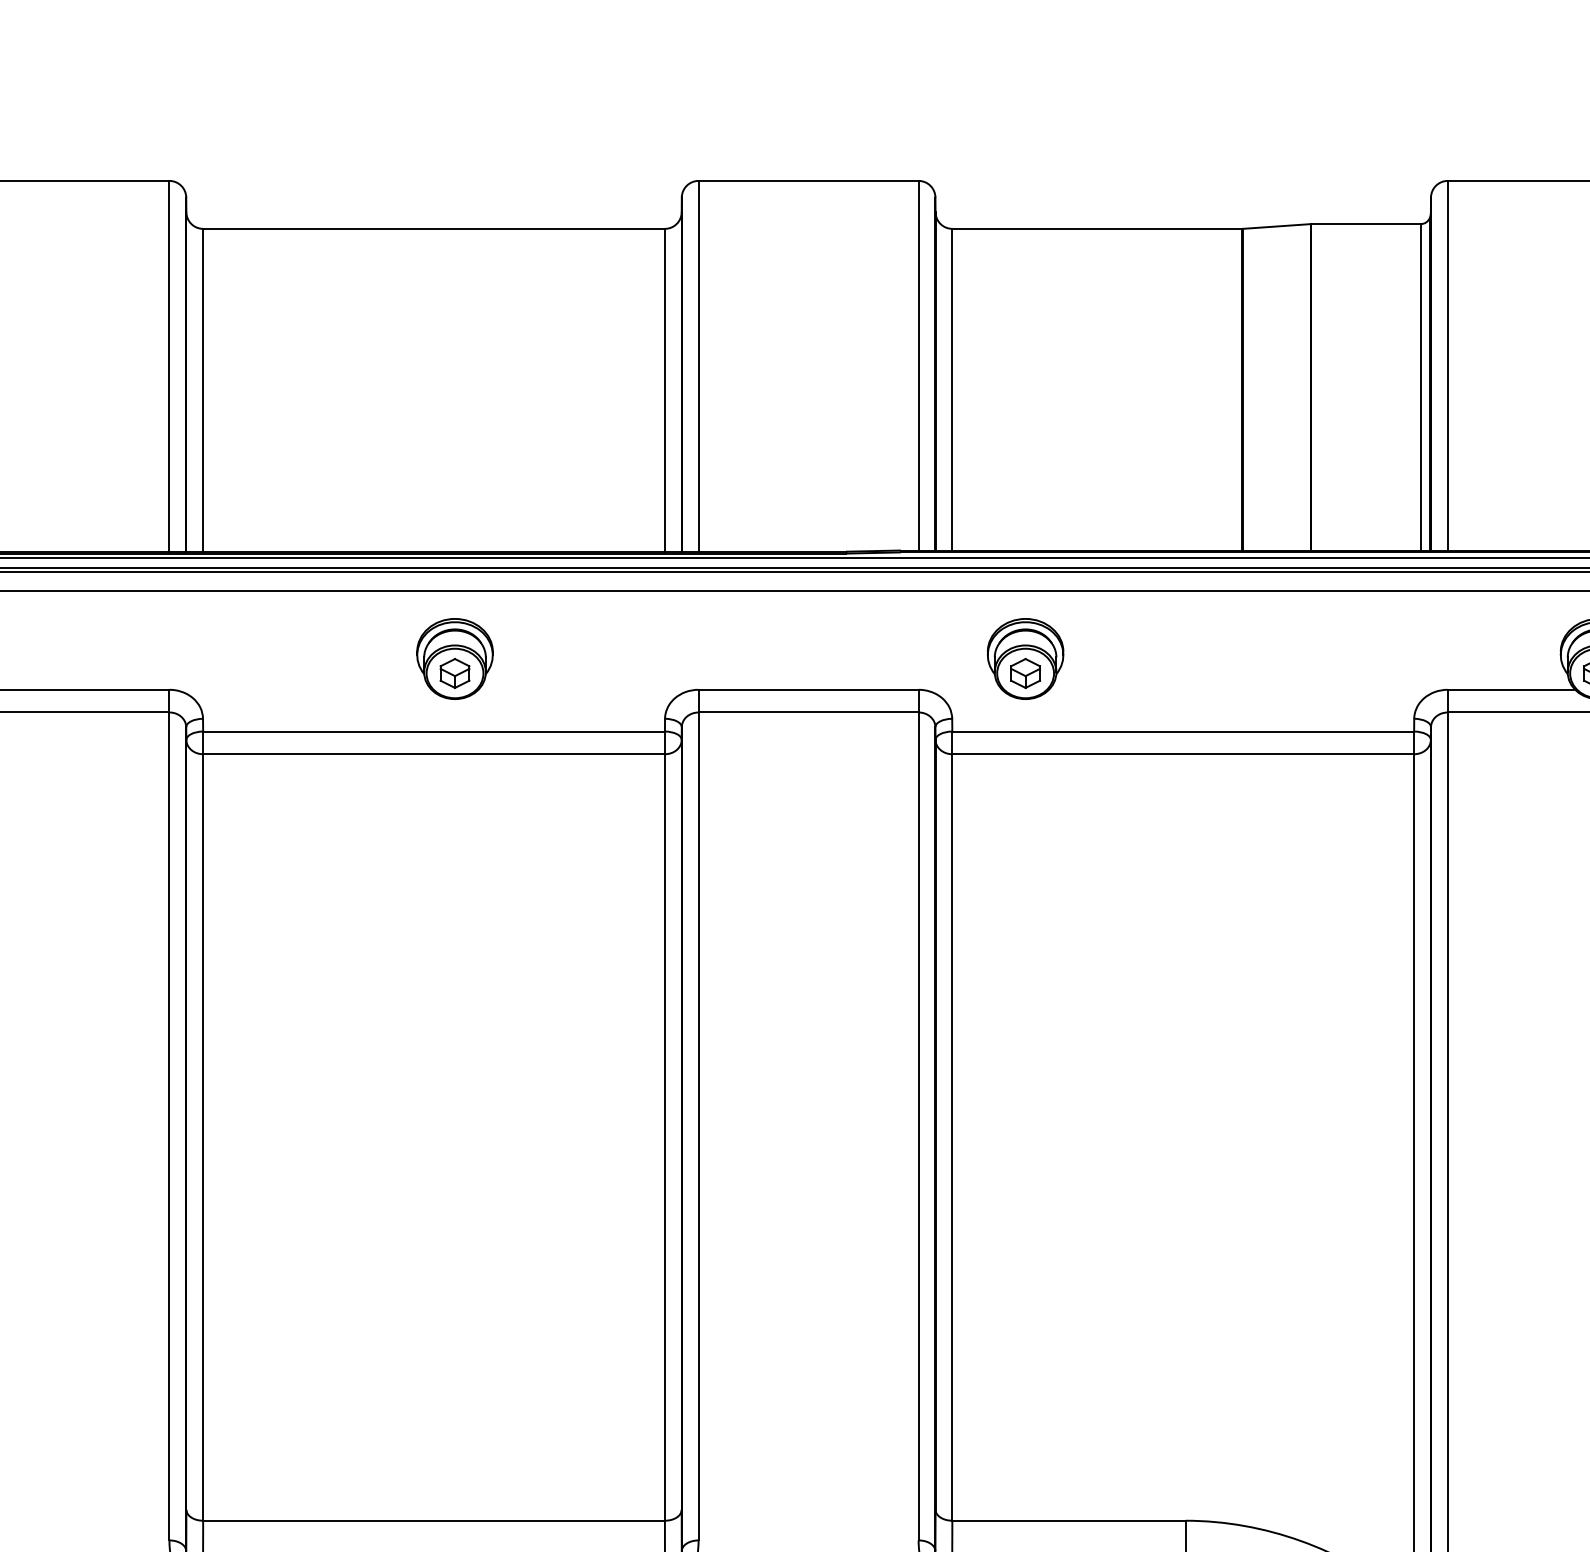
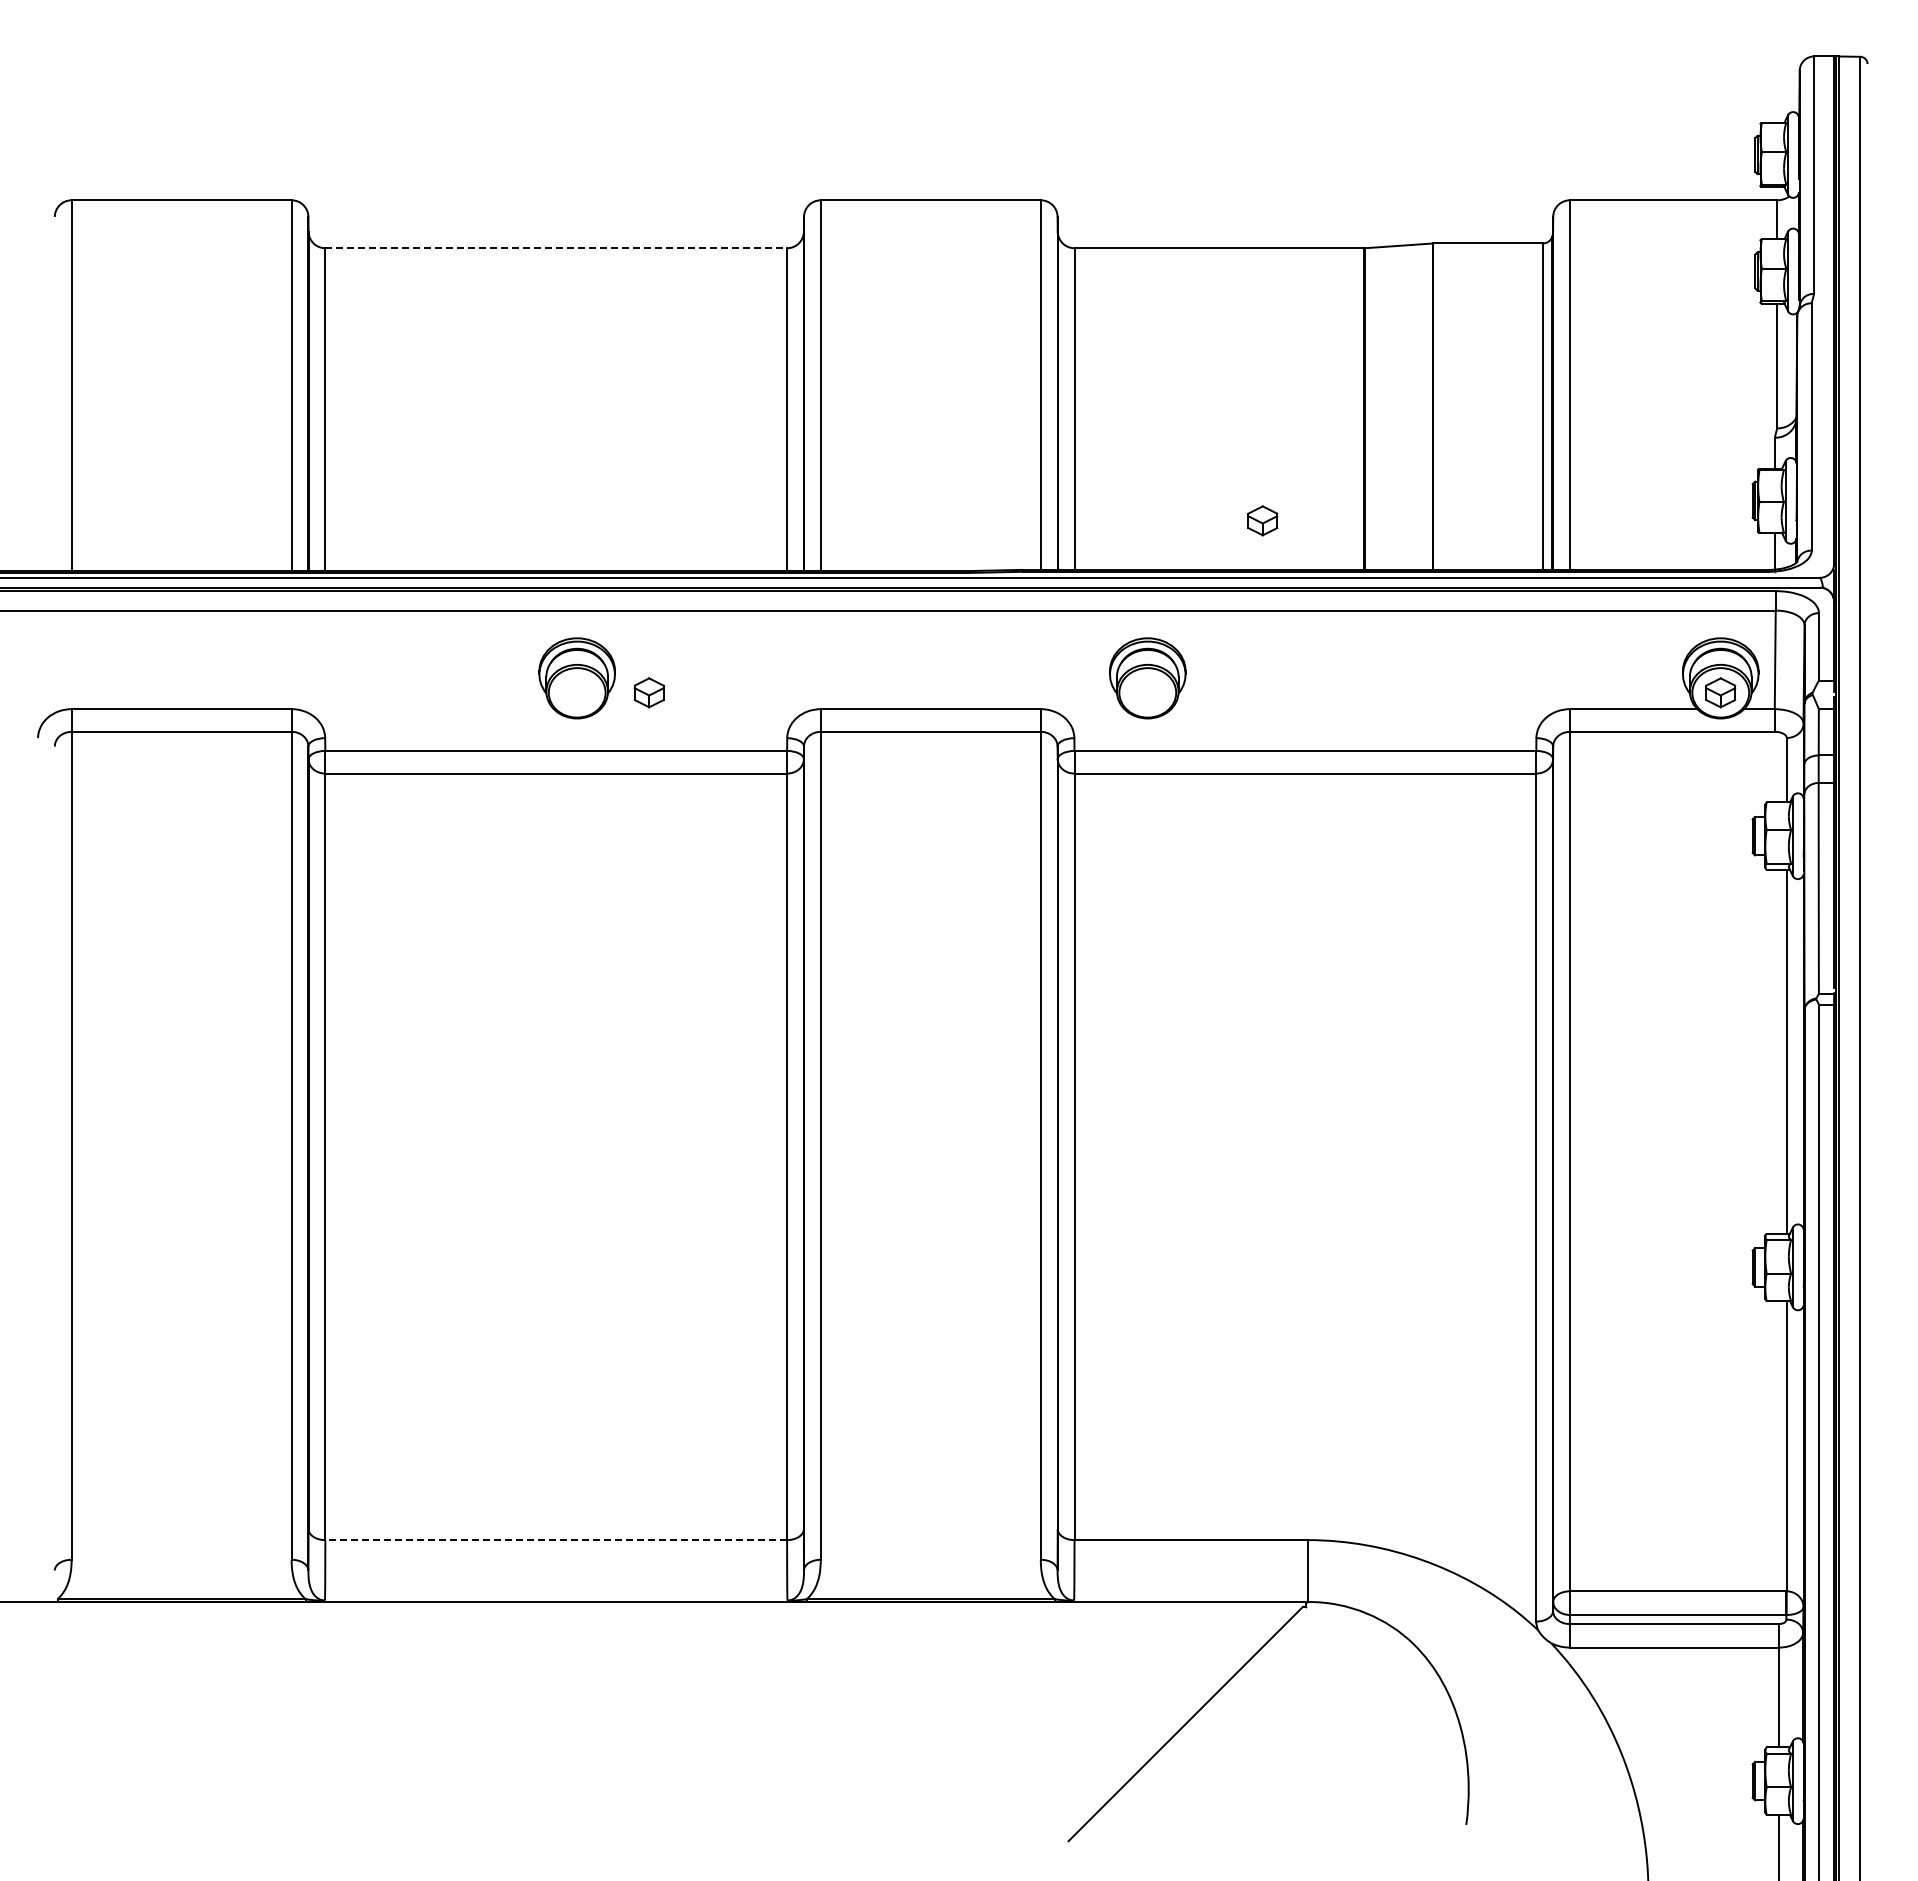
line: (434, 229) -> (556, 248), solid -> dashed
part: (454, 673) -> (648, 692), moved
part: (1025, 673) -> (1262, 520), moved
line: (434, 1521) -> (556, 1540), solid -> dashed

